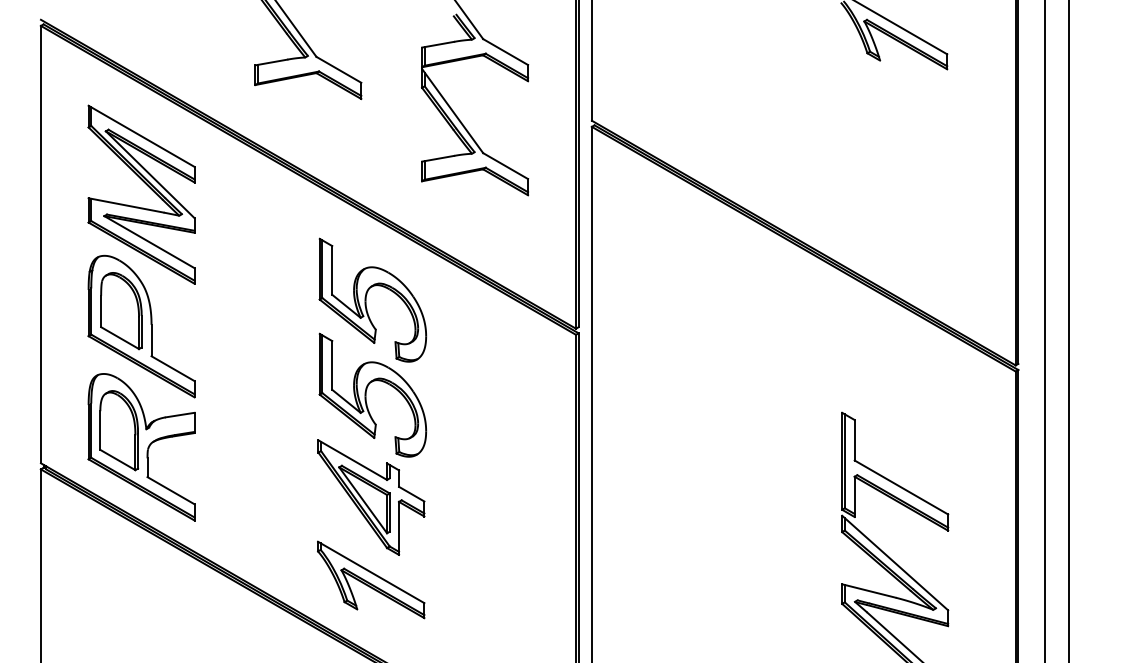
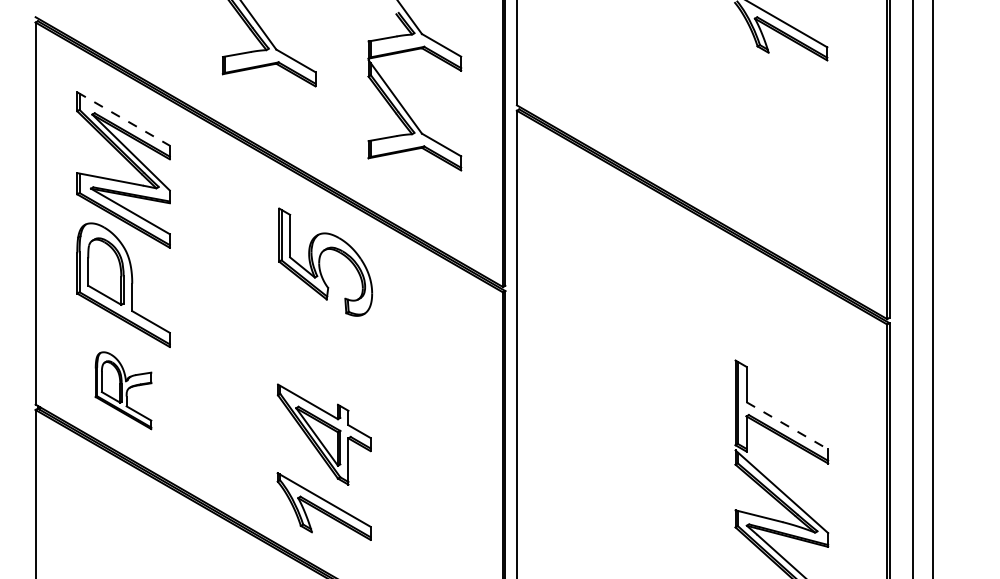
line: (142, 136) -> (124, 119), solid -> dashed
part: (372, 394) -> (325, 344), removed
part: (141, 447) -> (123, 390), size x0.6
line: (901, 487) -> (787, 425), solid -> dashed

